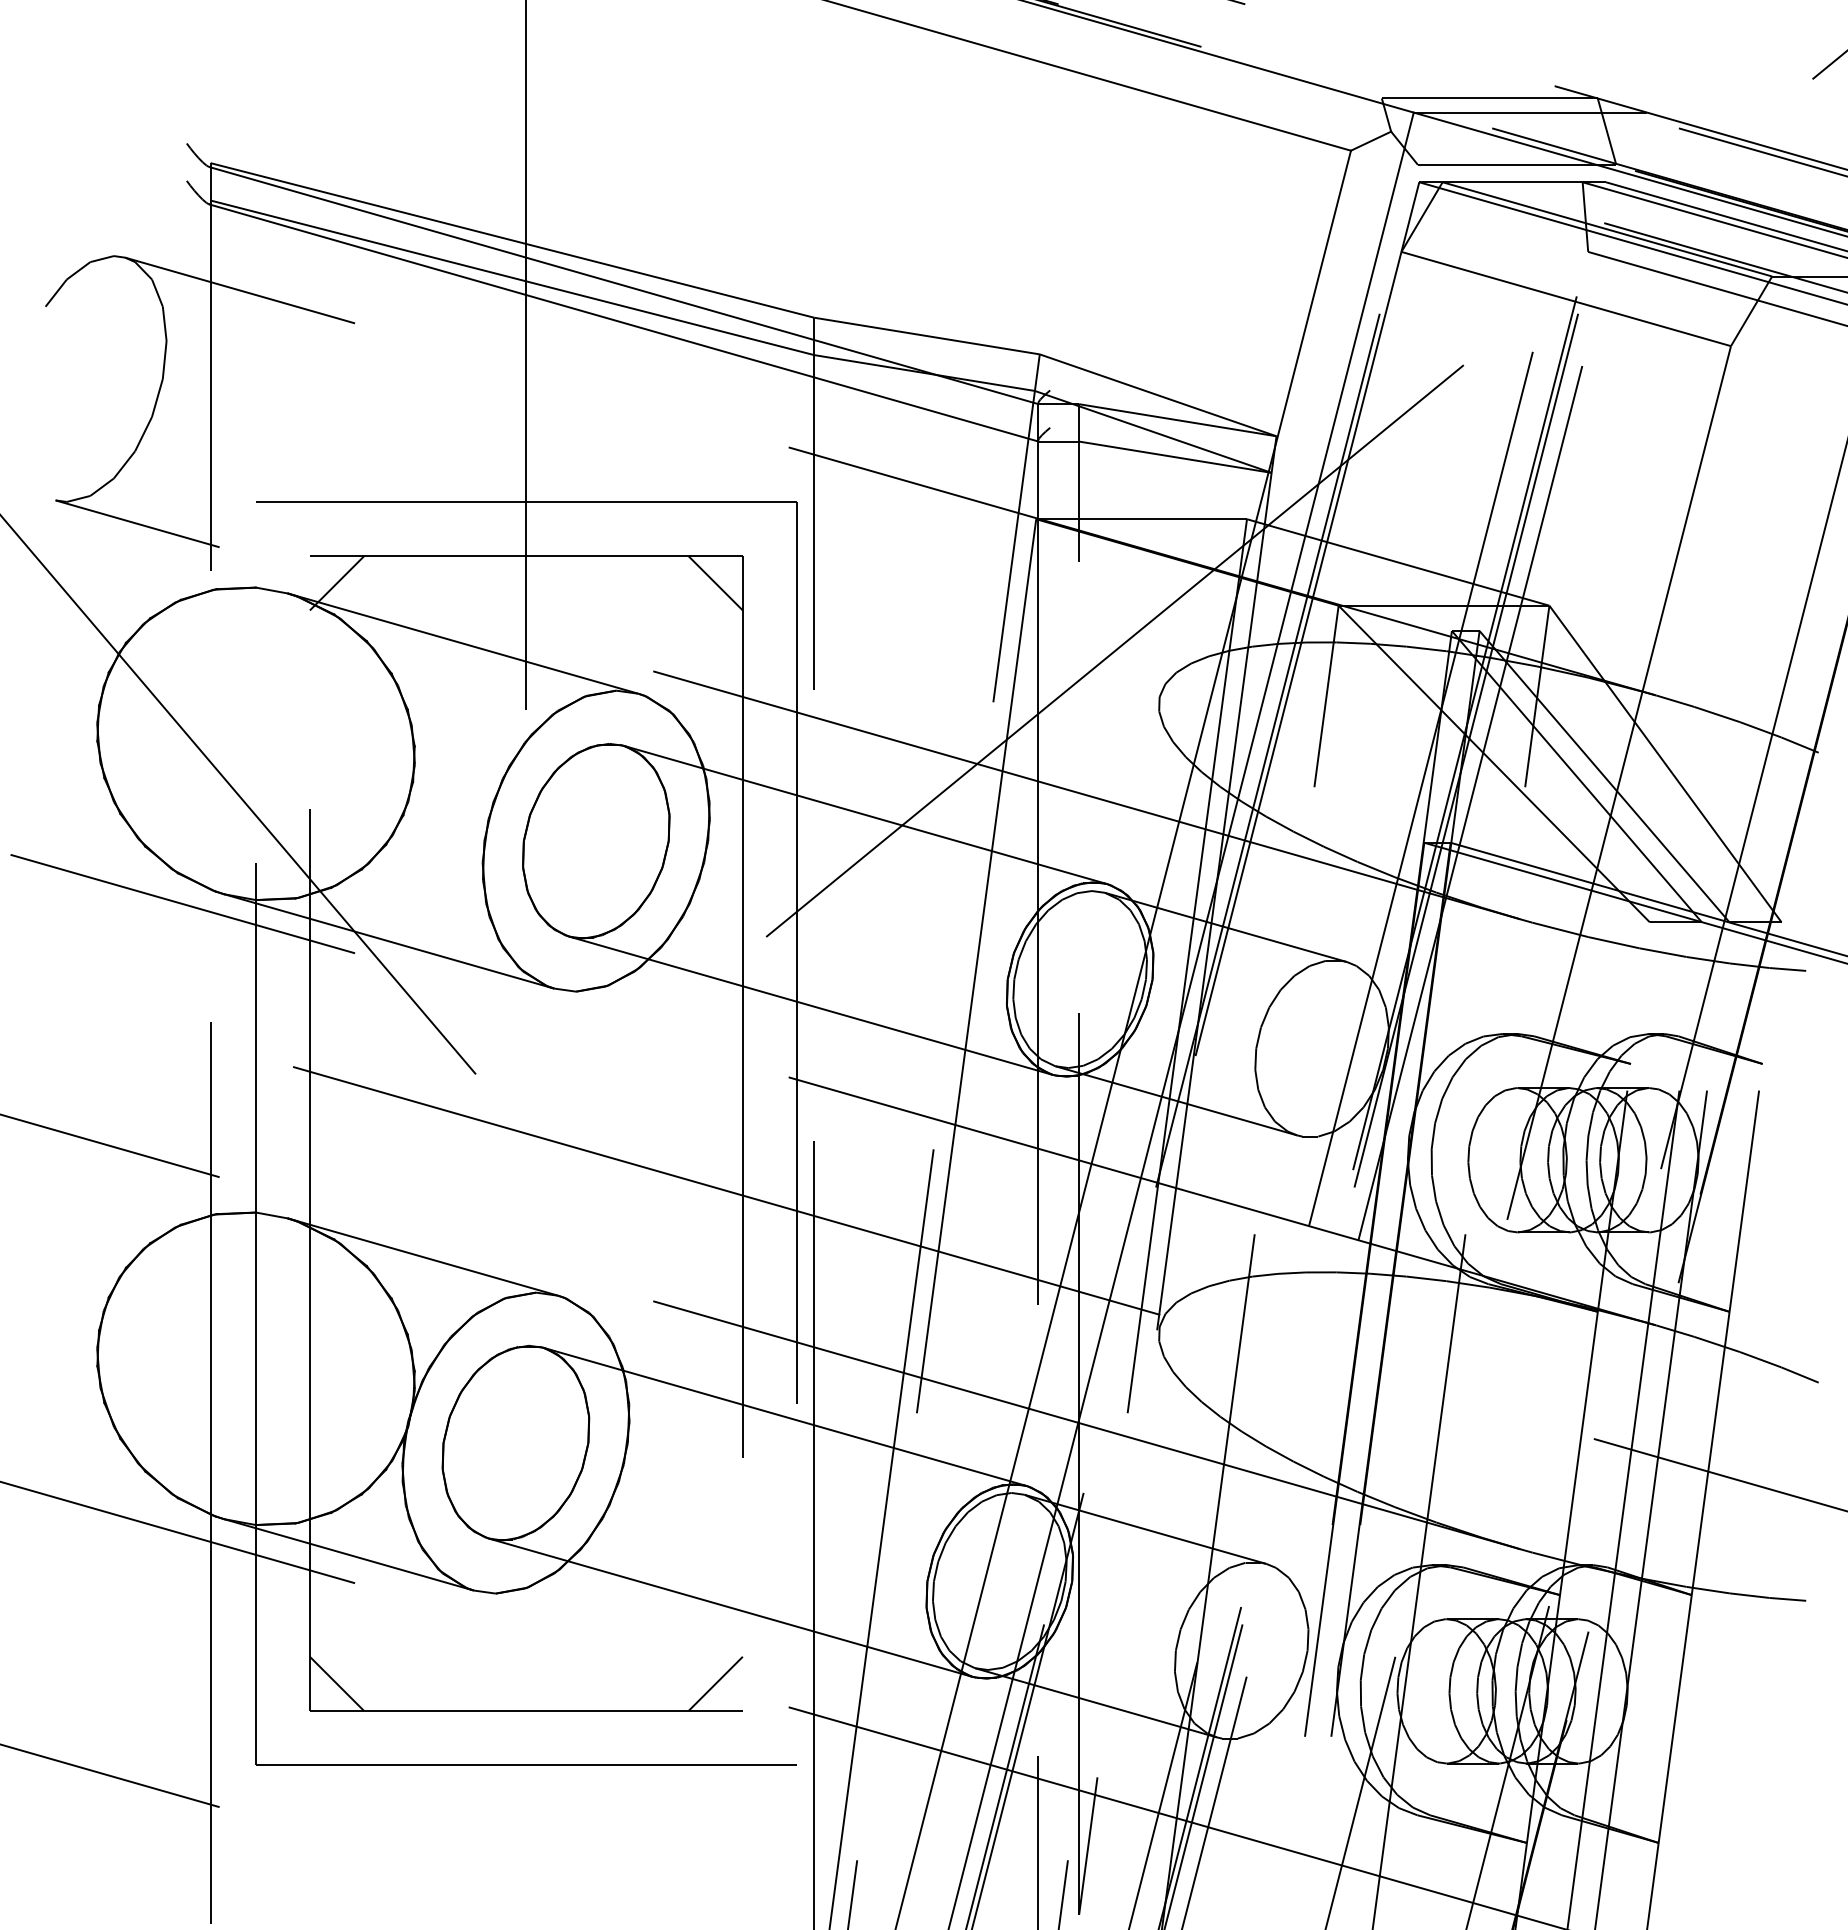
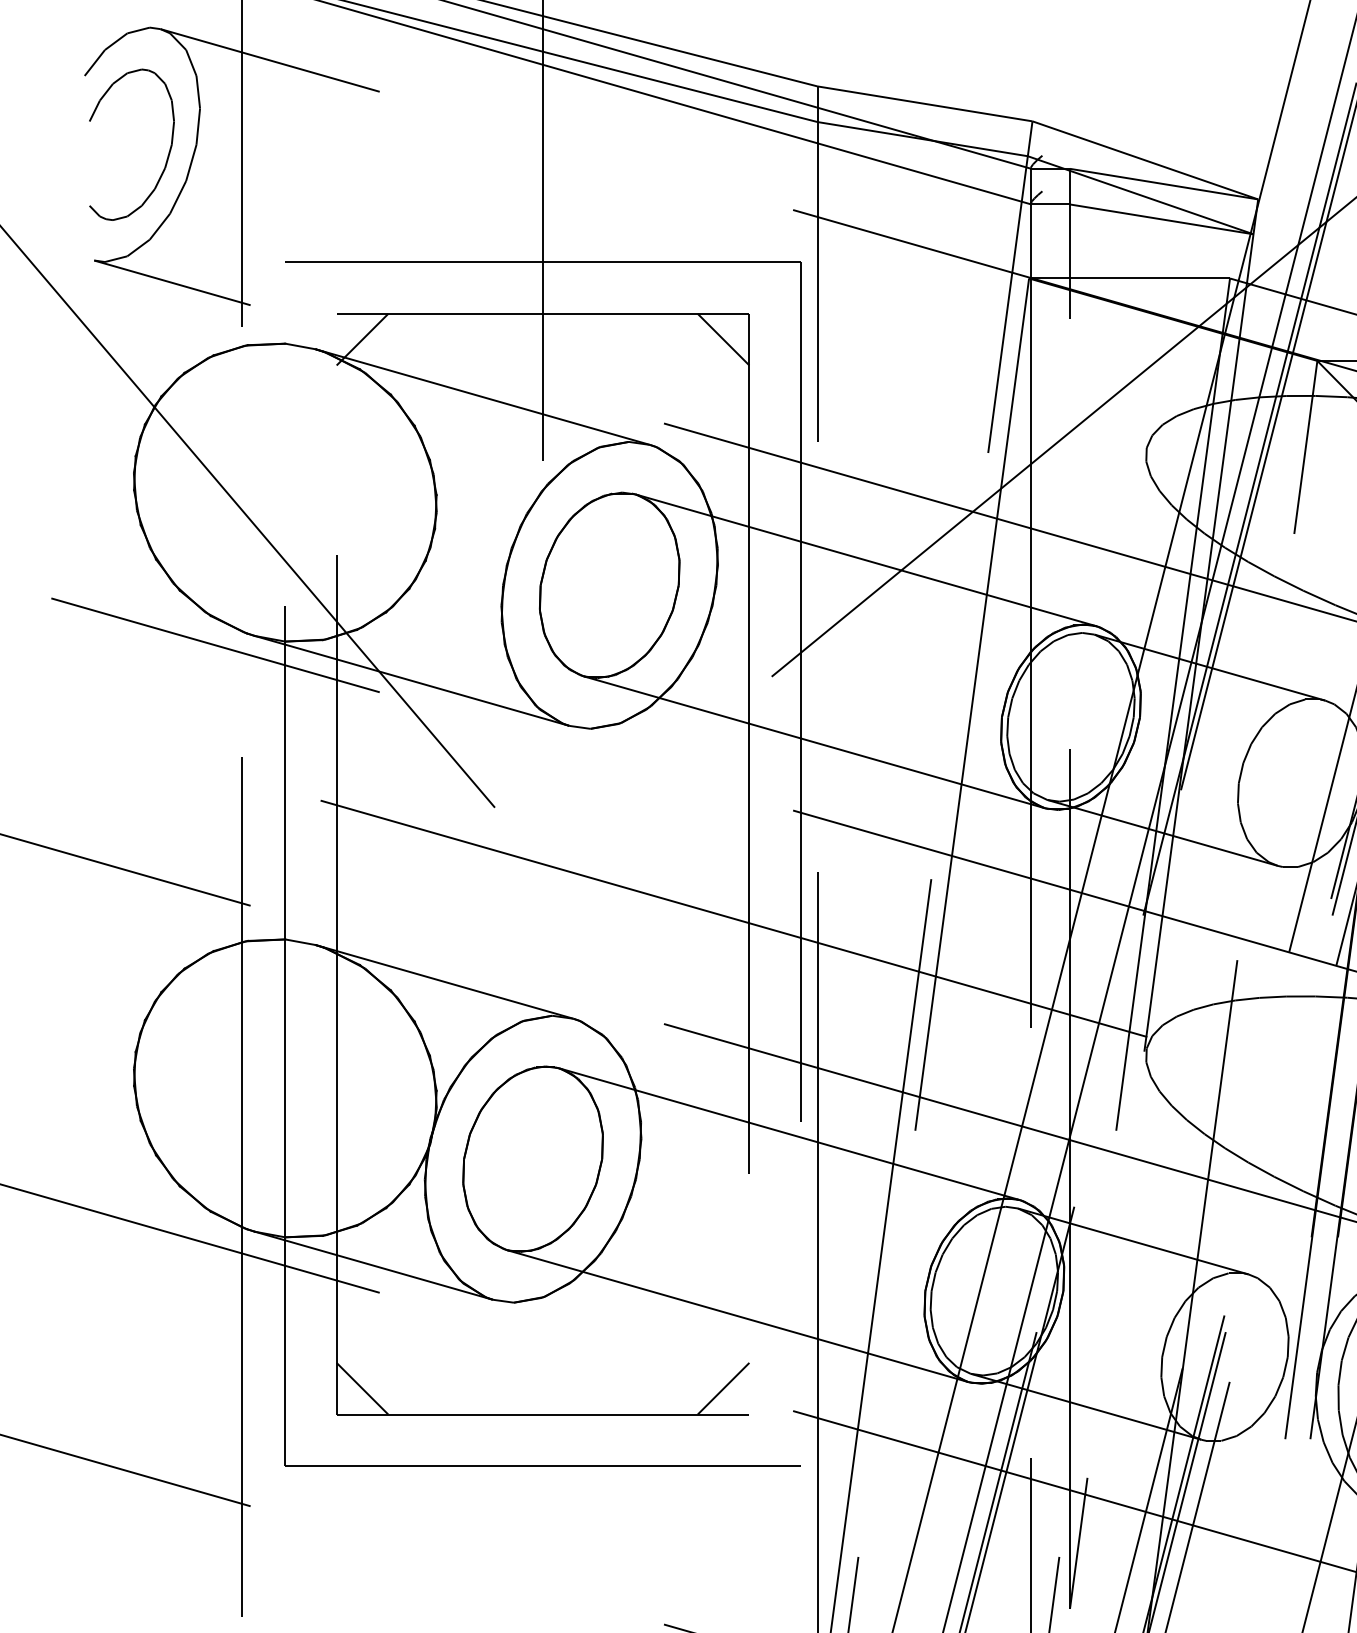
part: (133, 386) -> (168, 151), added

